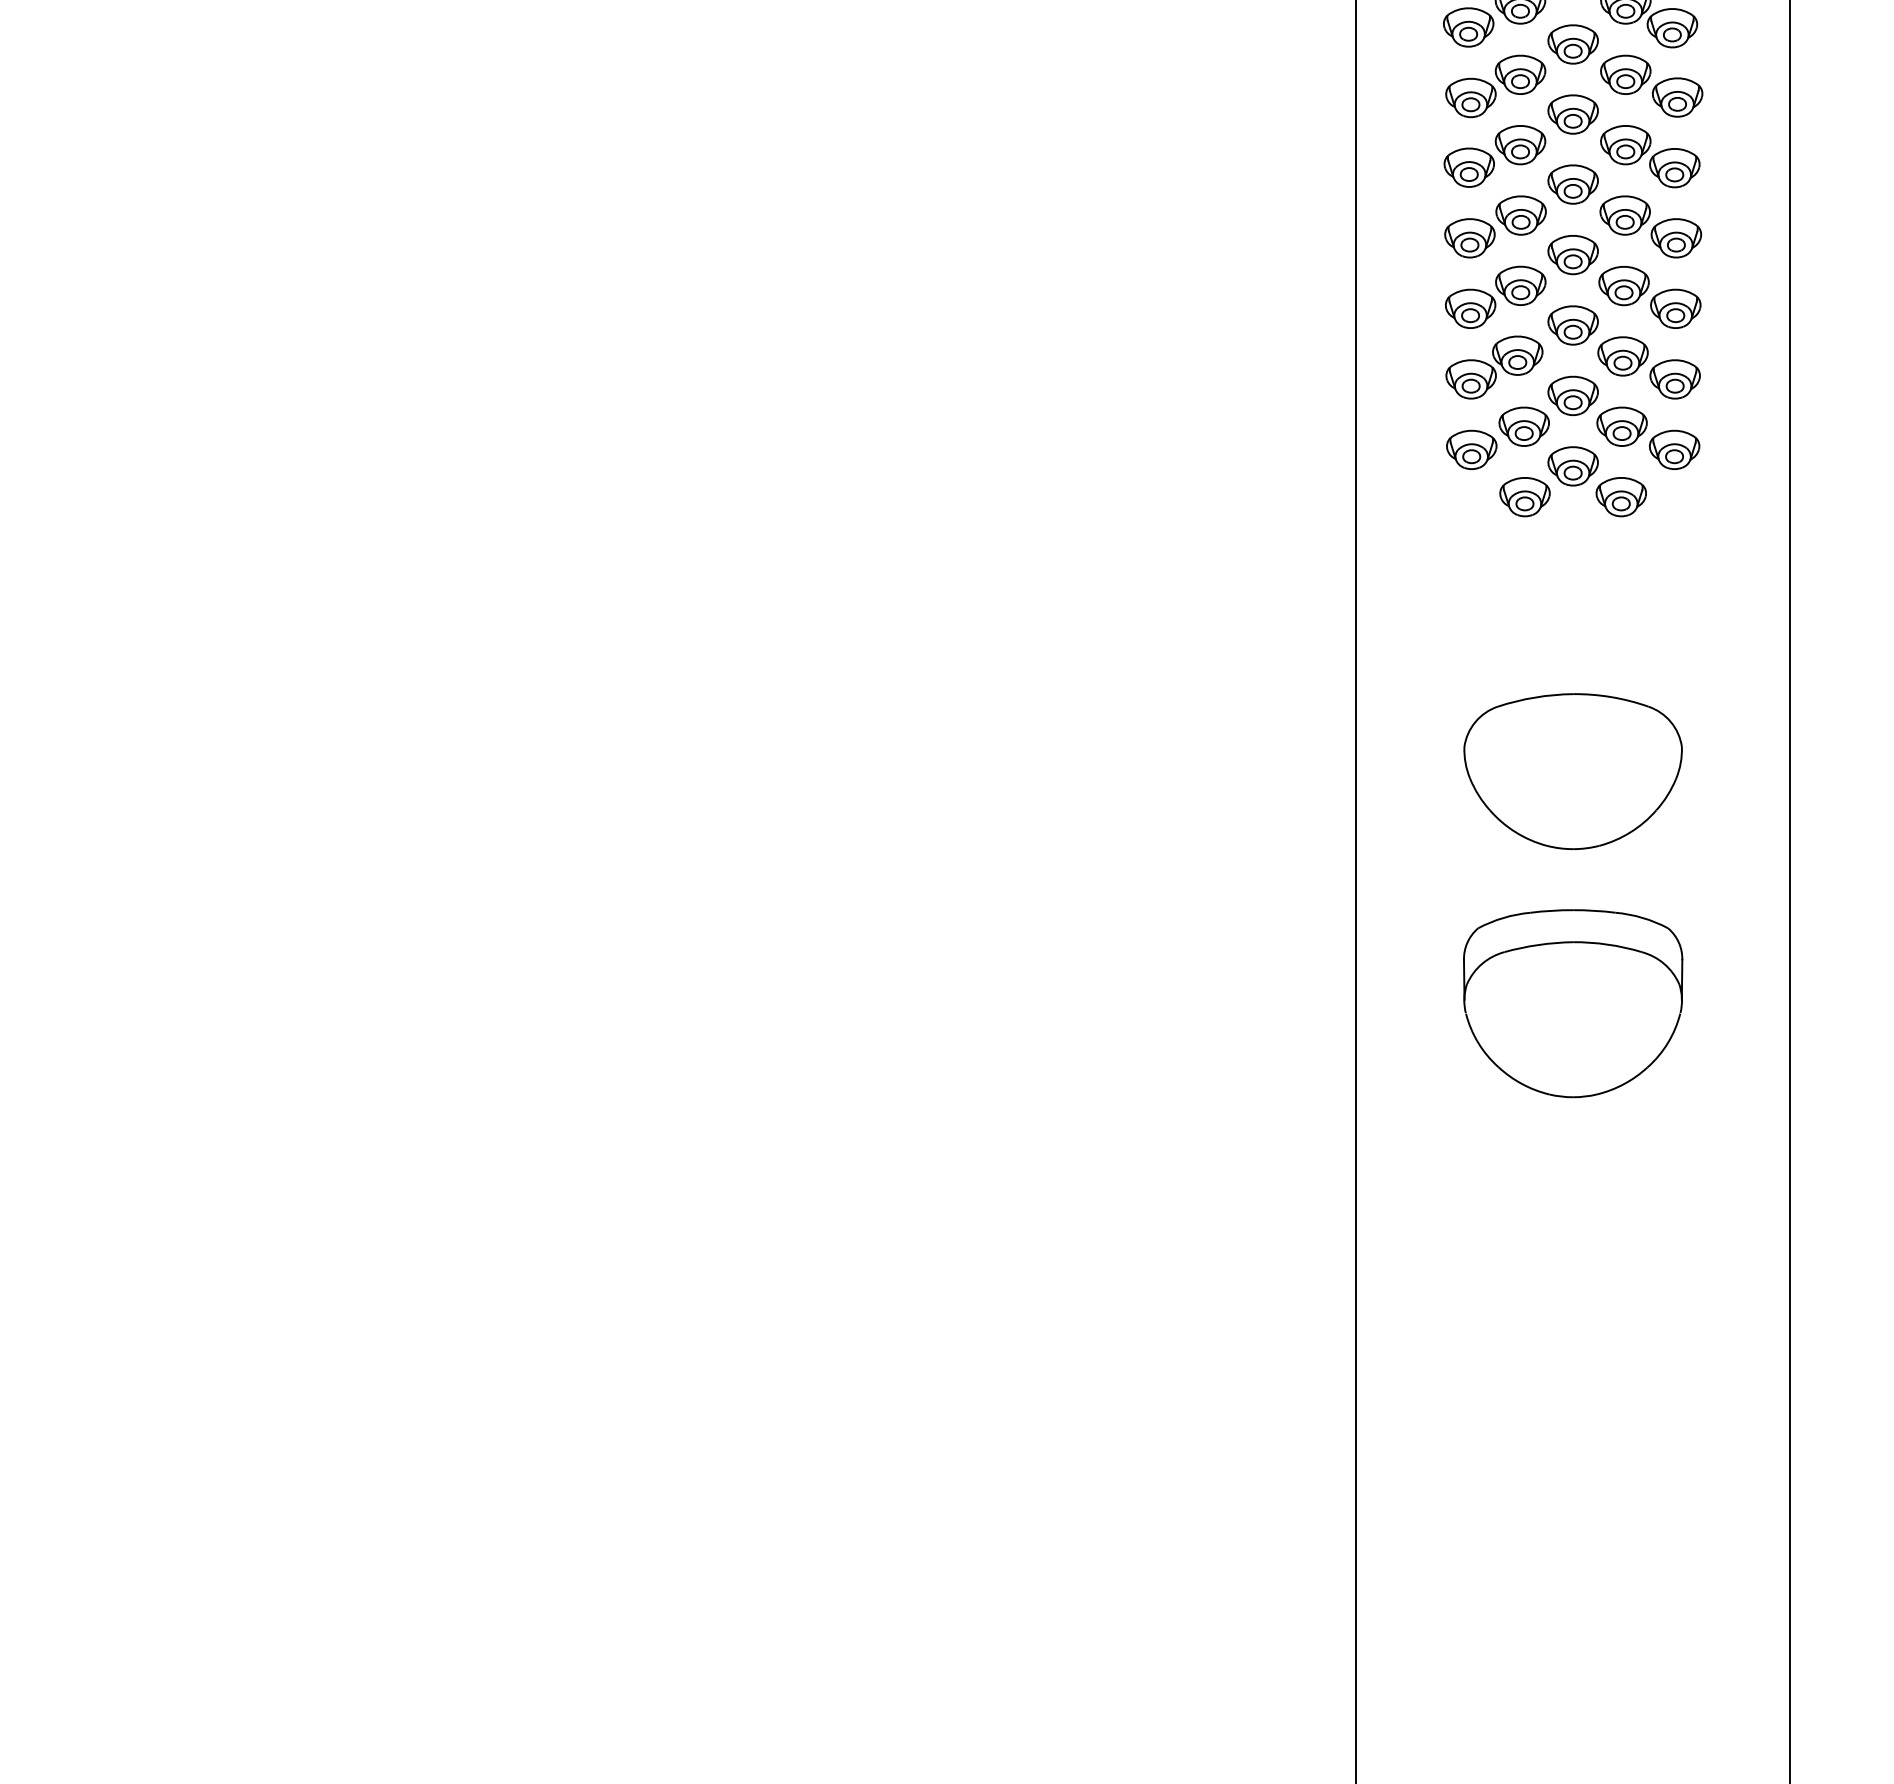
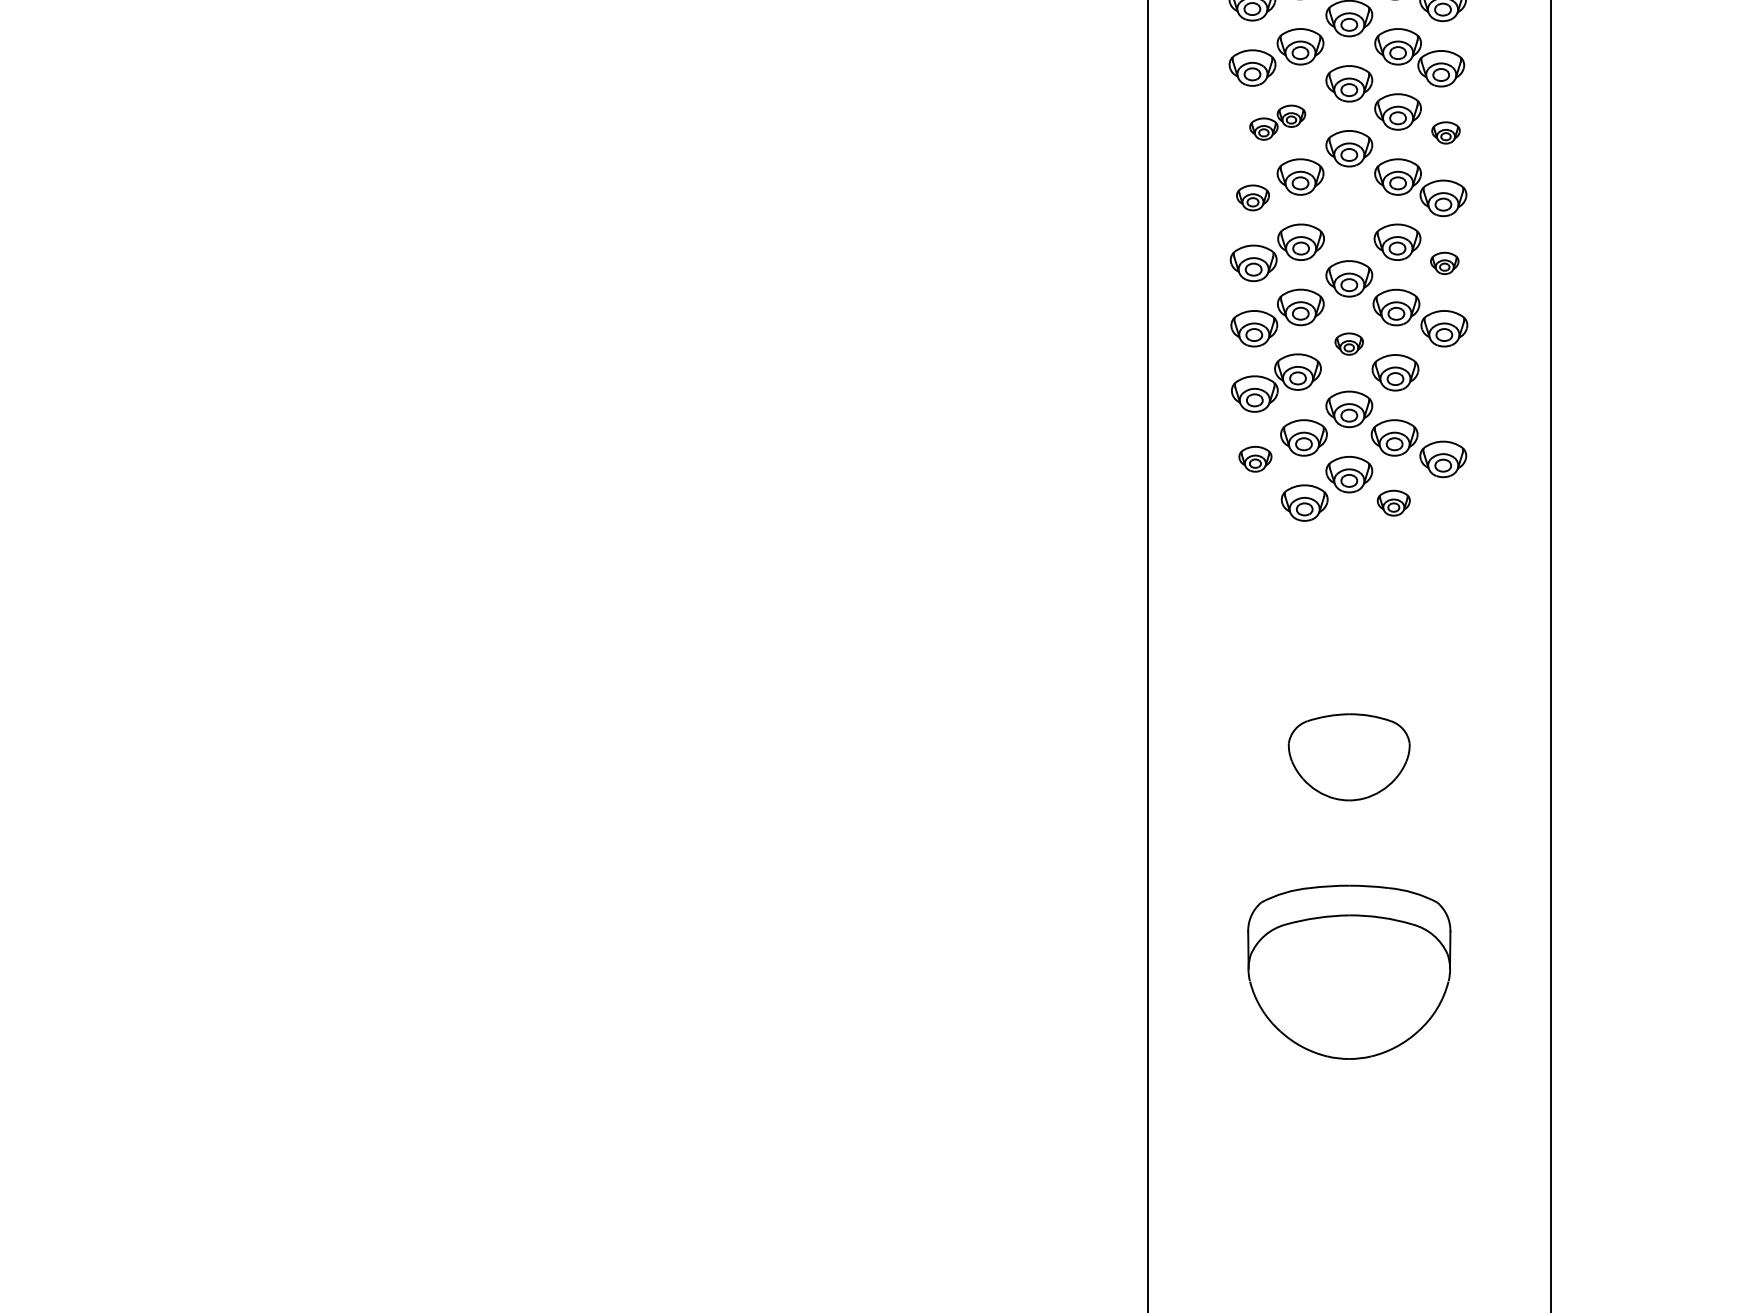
part: (1495, 86) -> (1277, 122), size x0.6
part: (1677, 97) -> (1445, 132), size x0.6
part: (1468, 167) -> (1252, 197), size x0.7
part: (1572, 184) -> (1348, 213), removed
part: (1675, 238) -> (1444, 263), size x0.6
part: (1572, 325) -> (1348, 344), size x0.6
part: (1674, 379) -> (1443, 394), removed
part: (1471, 449) -> (1255, 458), size x0.7
part: (1620, 497) -> (1393, 503), size x0.7
part: (1572, 771) -> (1348, 757), size x0.6

